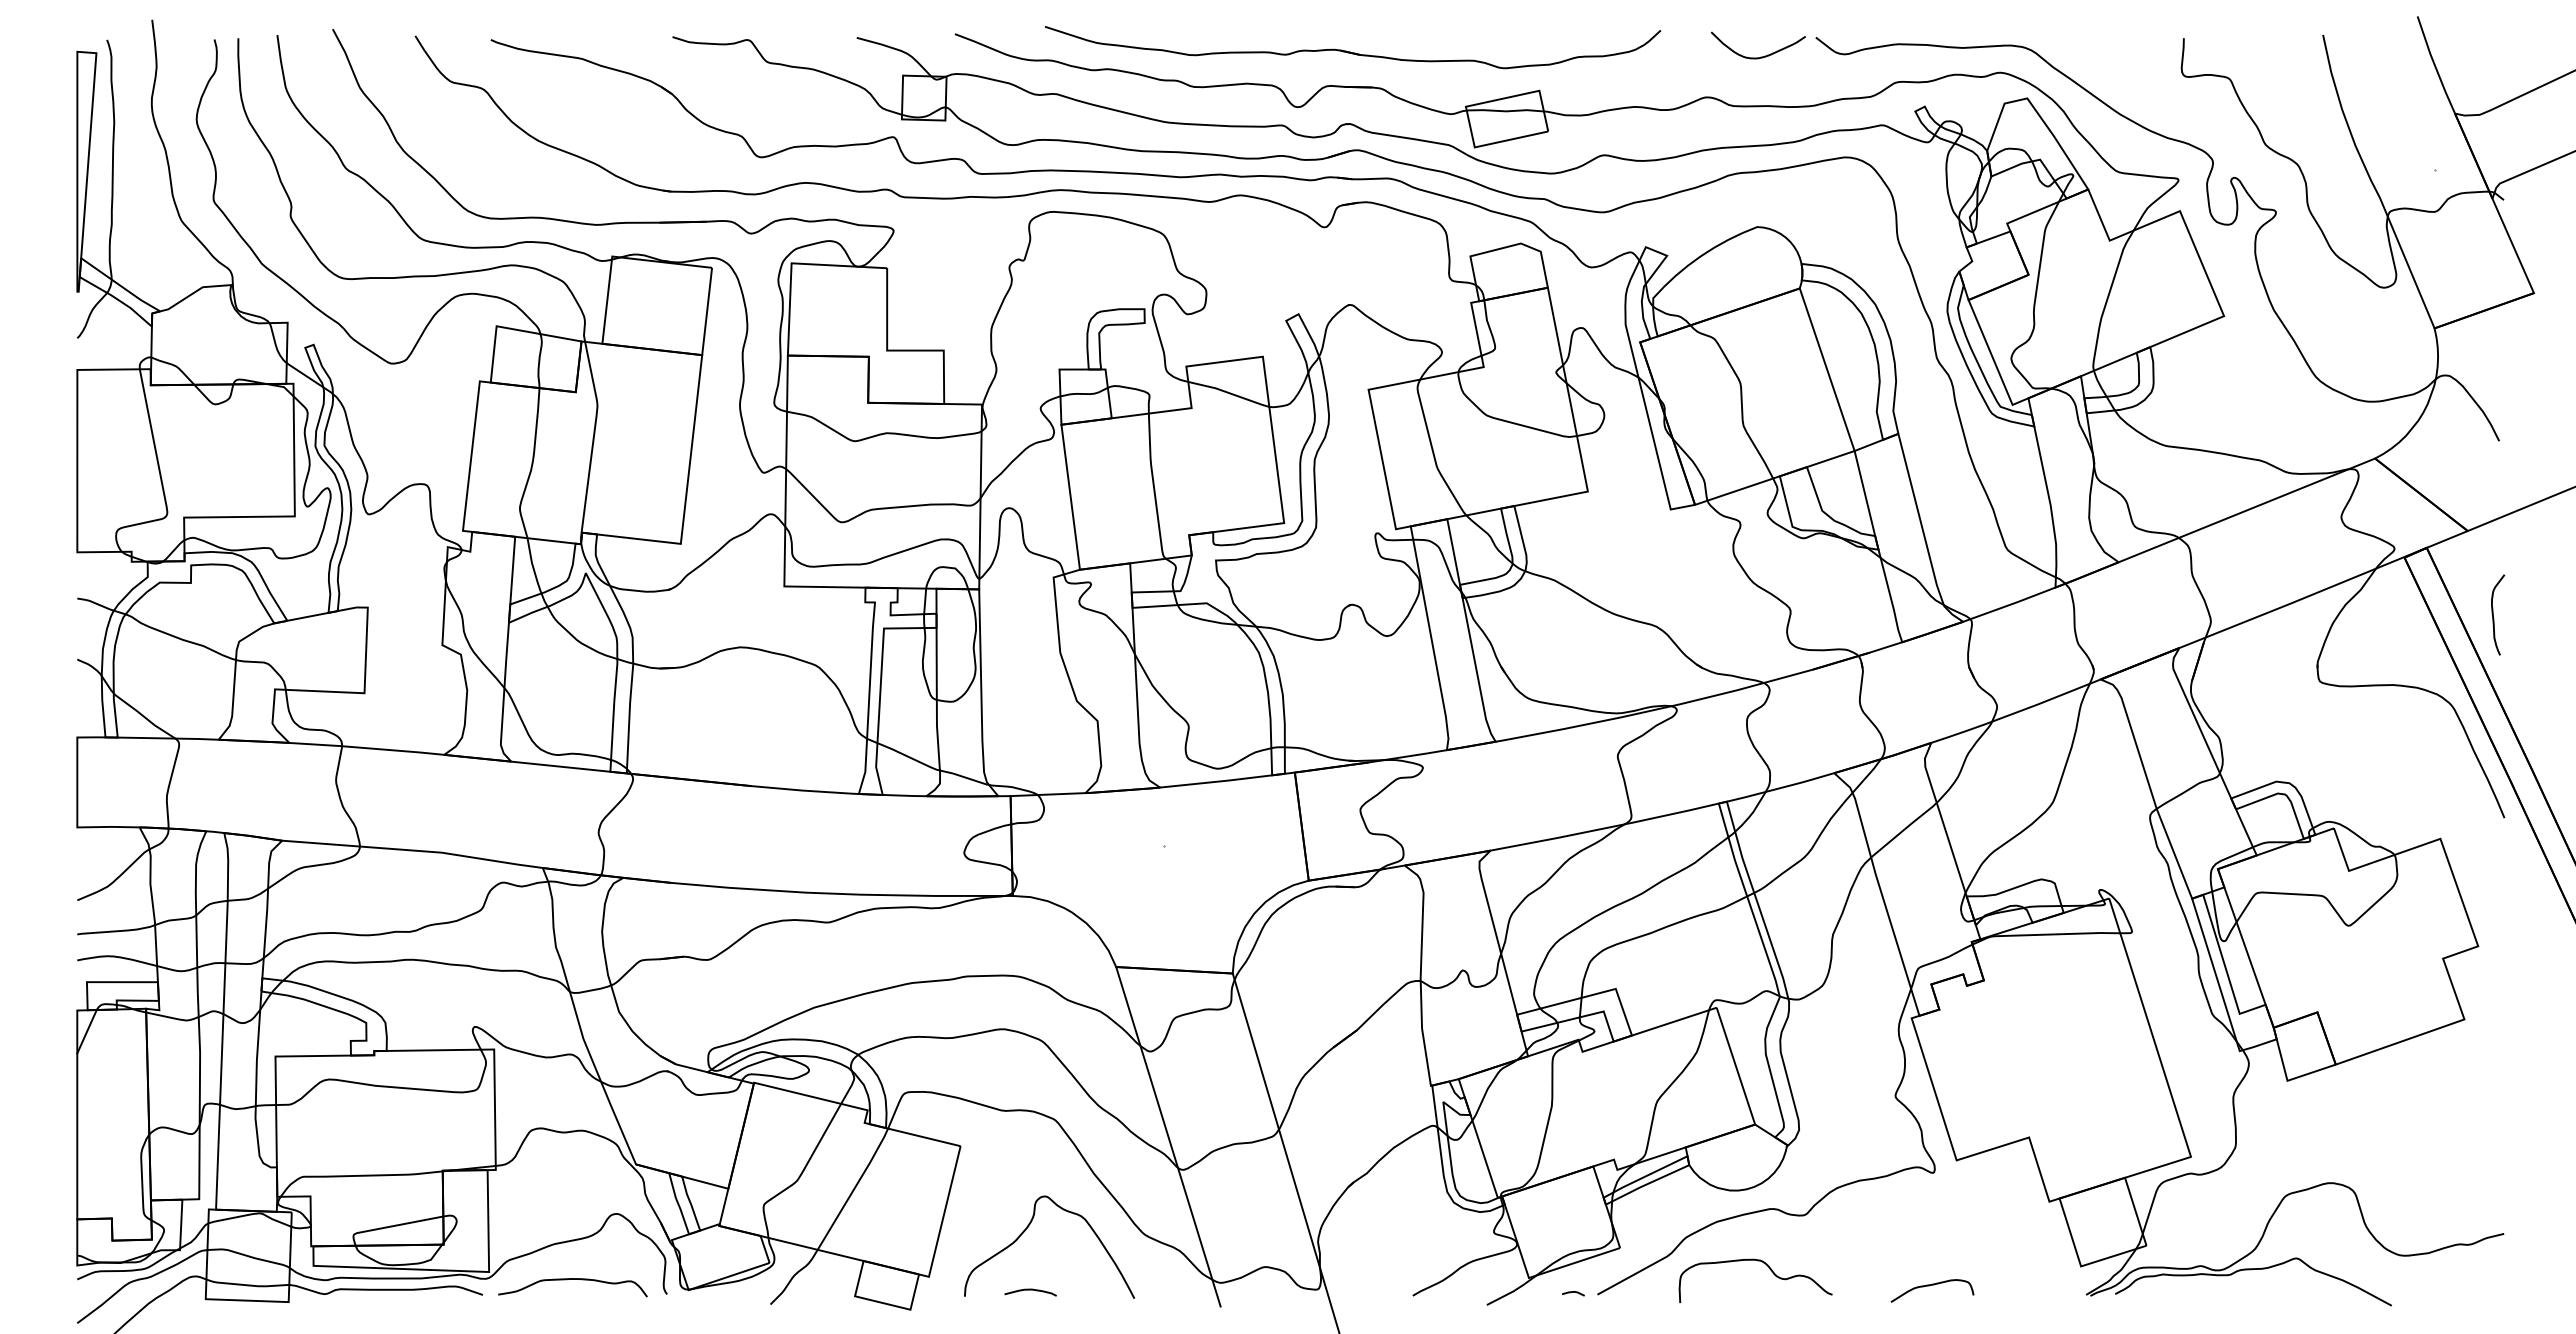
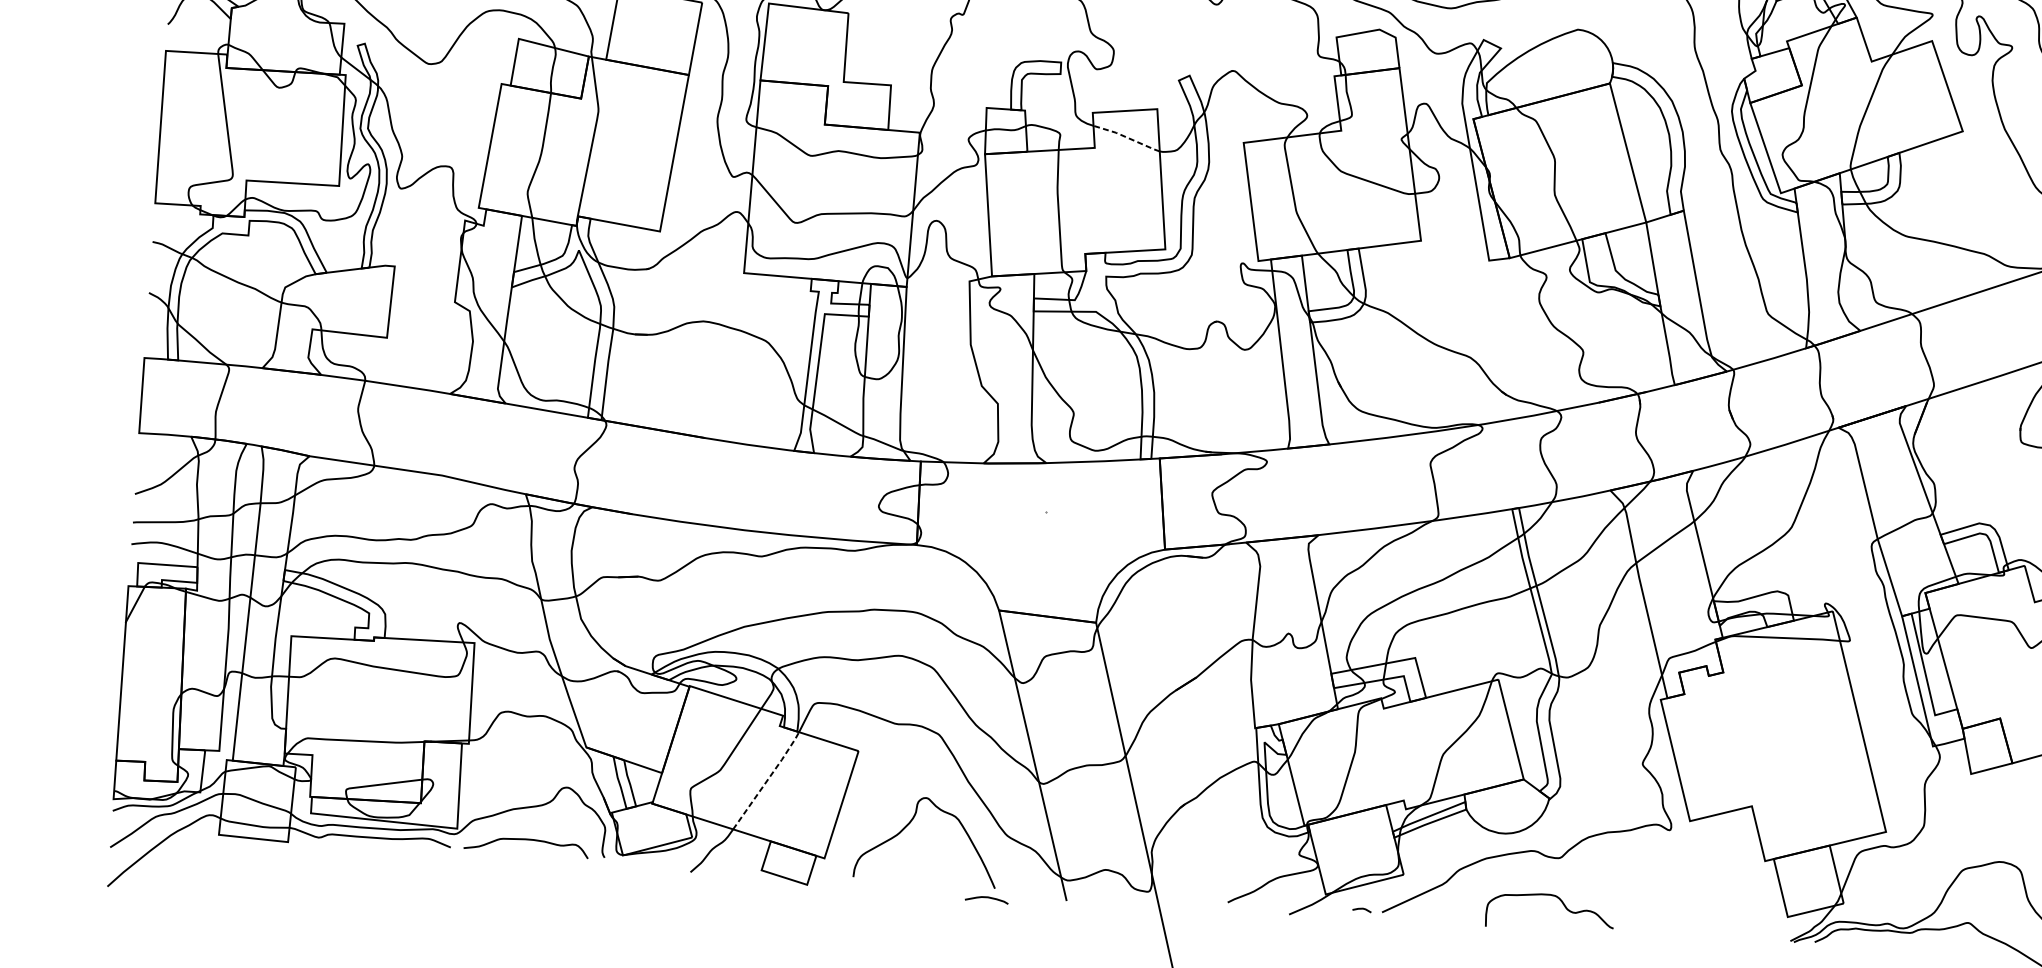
line: (1228, 392) -> (1126, 137), solid -> dashed
line: (854, 1188) -> (767, 780), solid -> dashed
curve: (1769, 1269) -> (1562, 903), moved
curve: (1932, 1285) -> (1662, 924), removed
curve: (1030, 1290) -> (986, 898), moved

